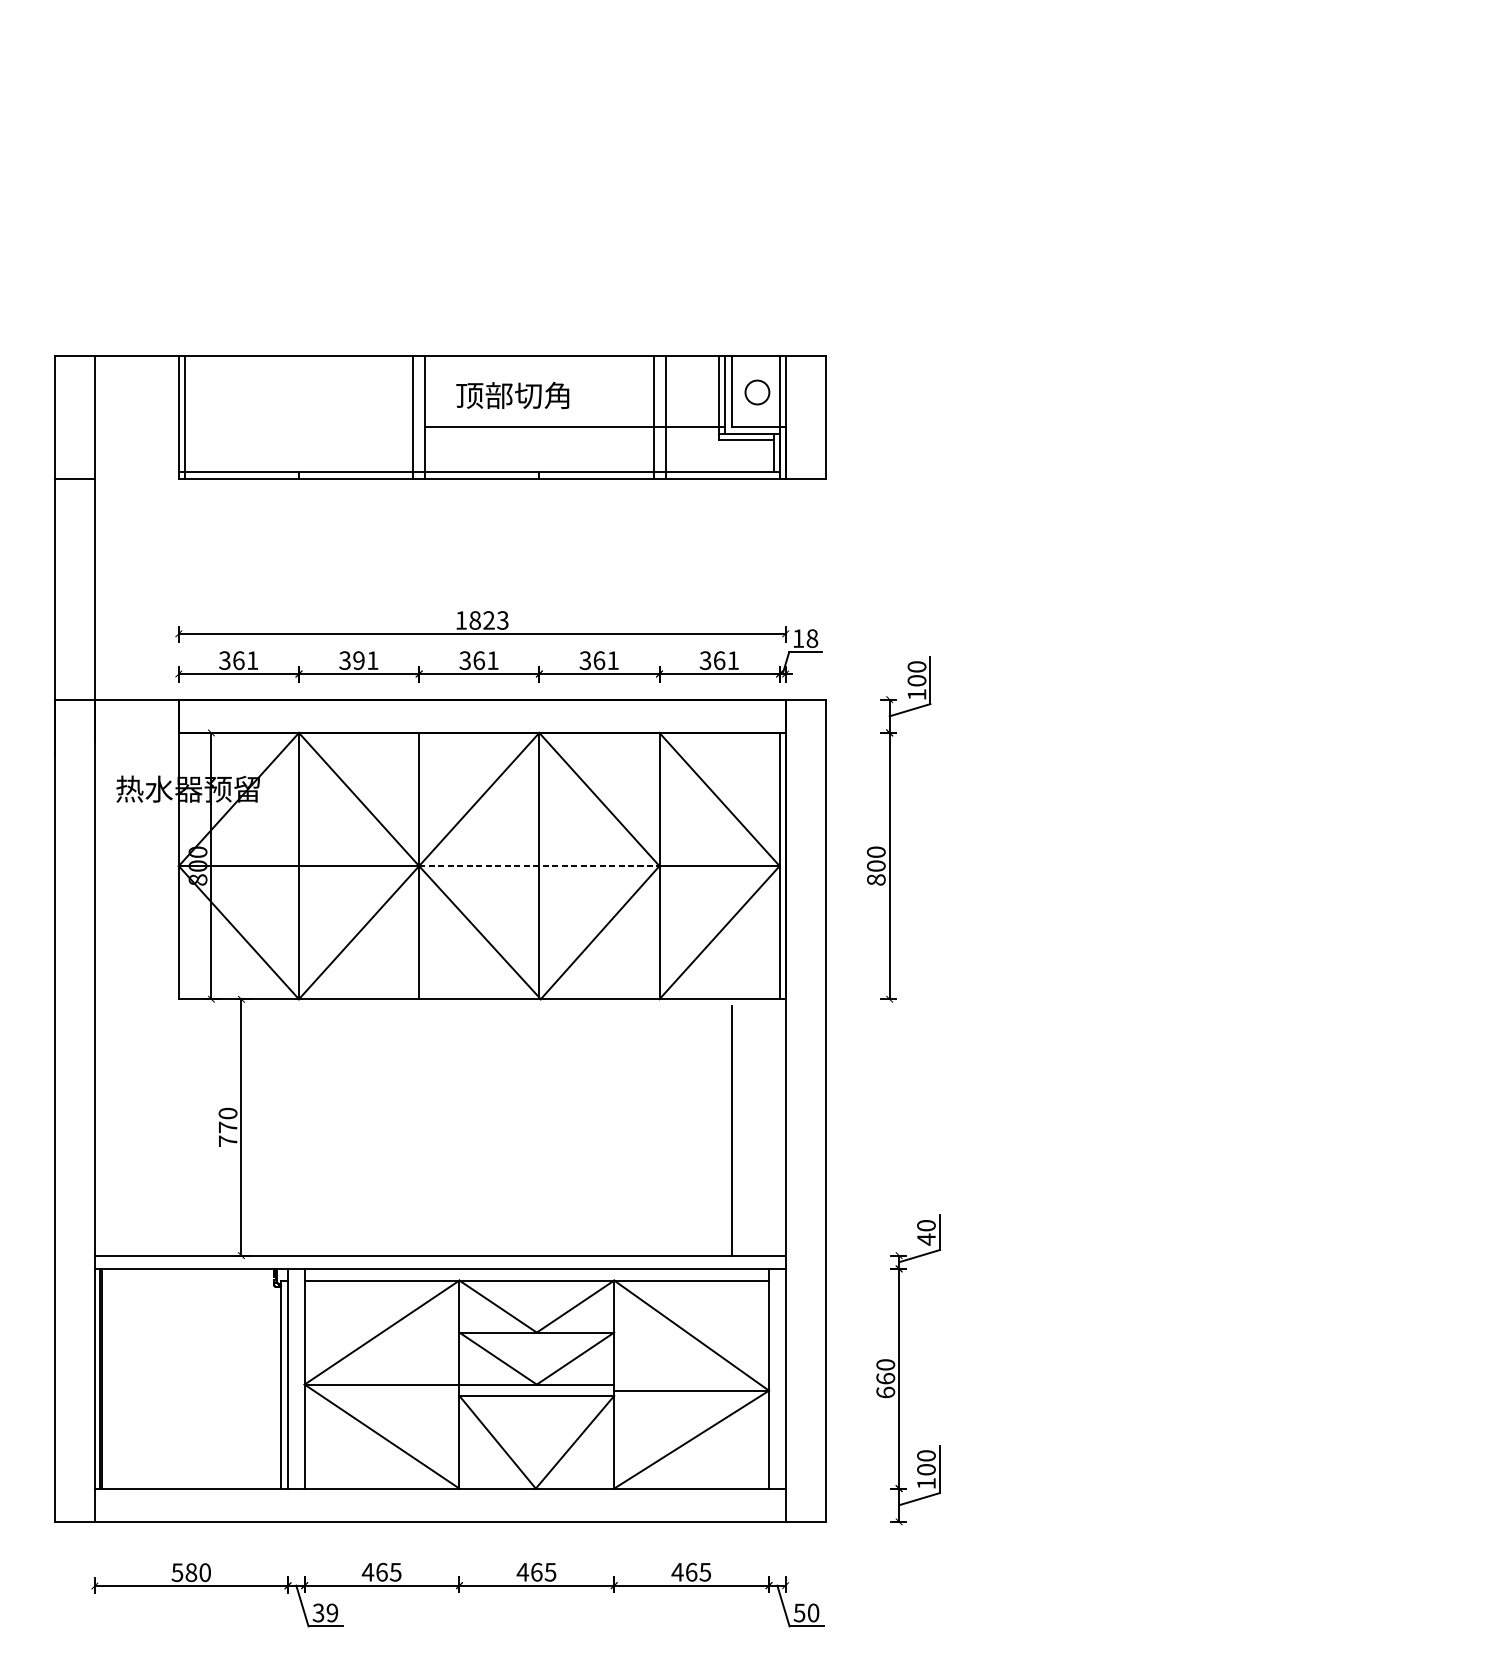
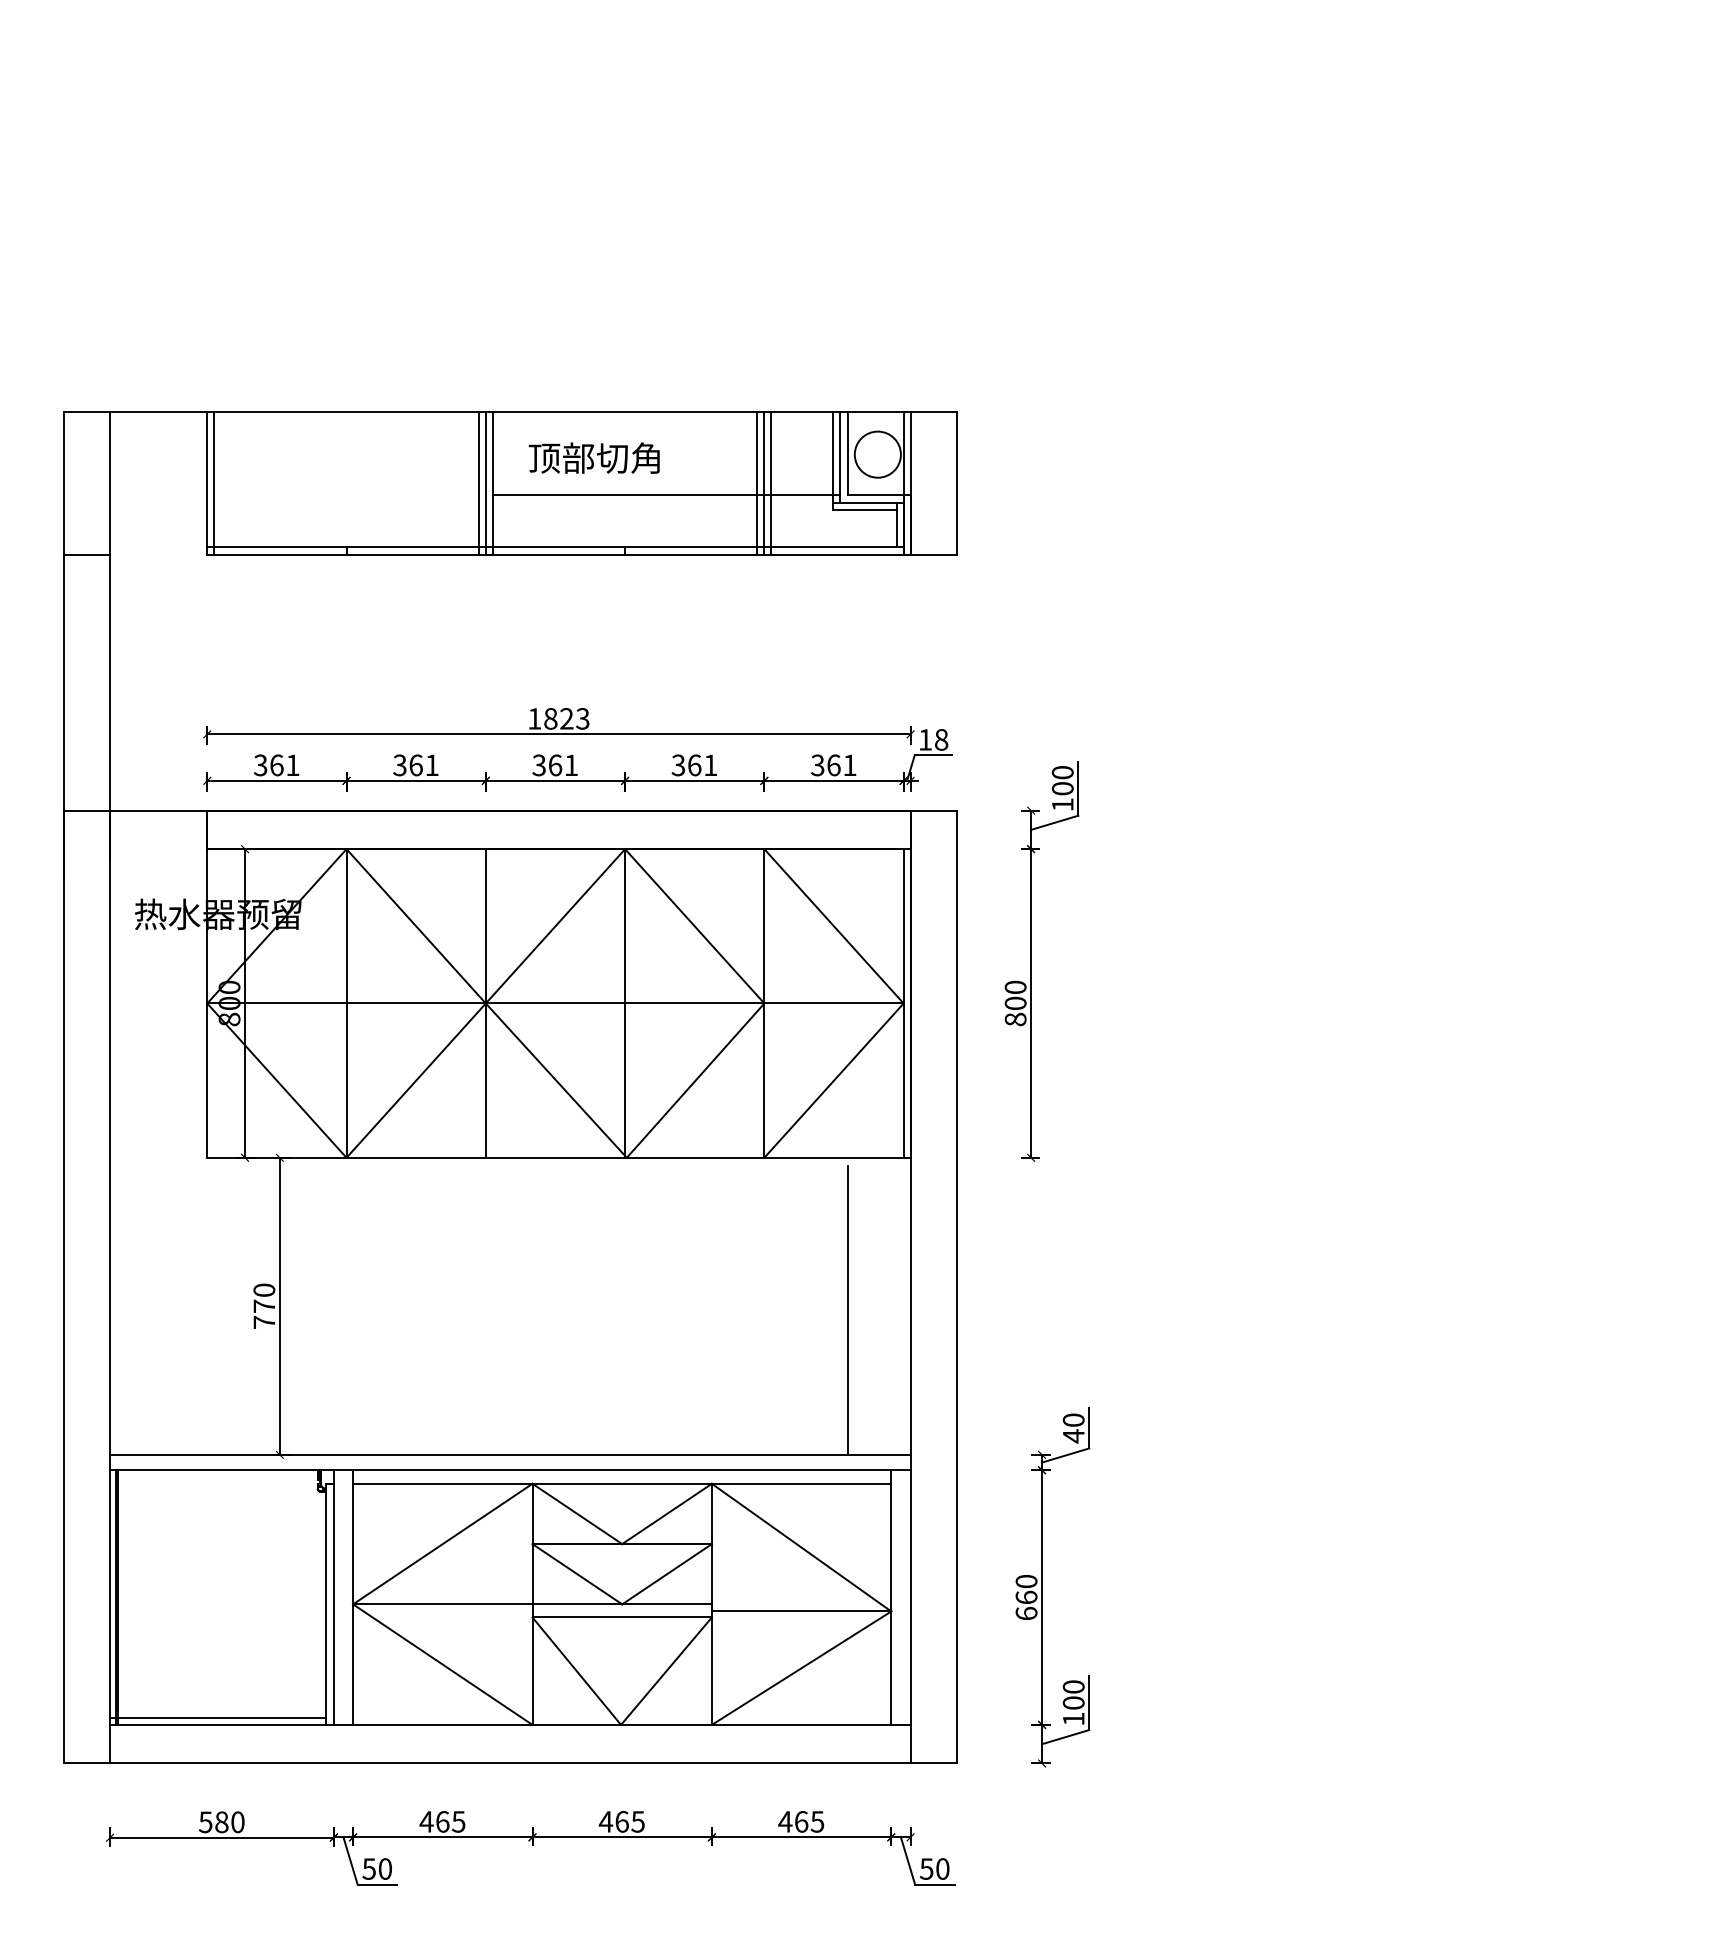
circle: (757, 392) -> (877, 454), size x1.67
line: (418, 416) -> (485, 482), added
line: (659, 416) -> (764, 482), added
text: (358, 660) -> (415, 765), 391 -> 361
line: (539, 866) -> (625, 1003), dashed -> solid
line: (188, 1482) -> (218, 1717), added
text: (324, 1612) -> (376, 1868), 39 -> 50

